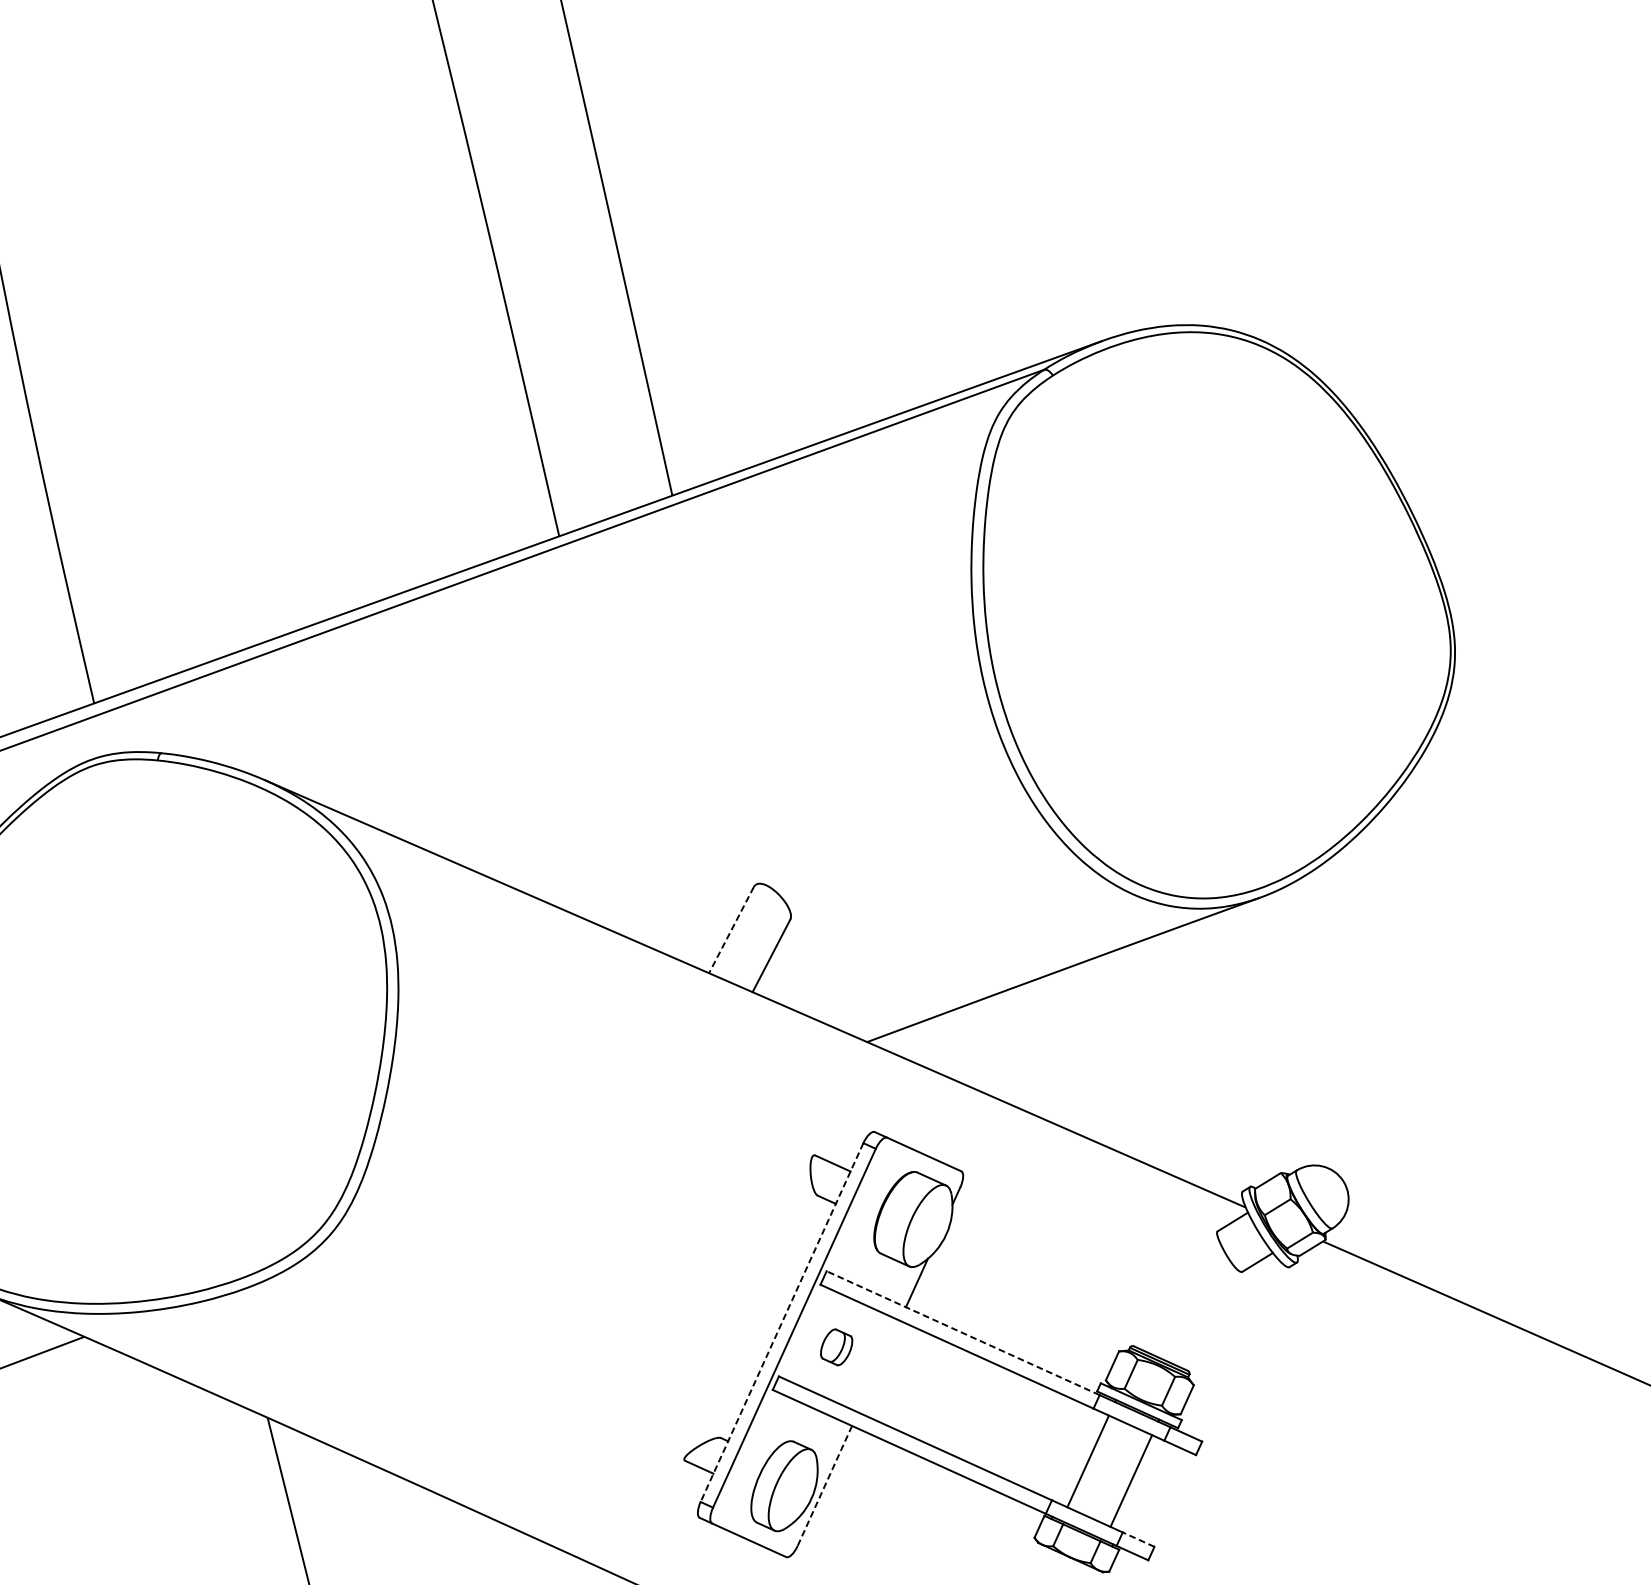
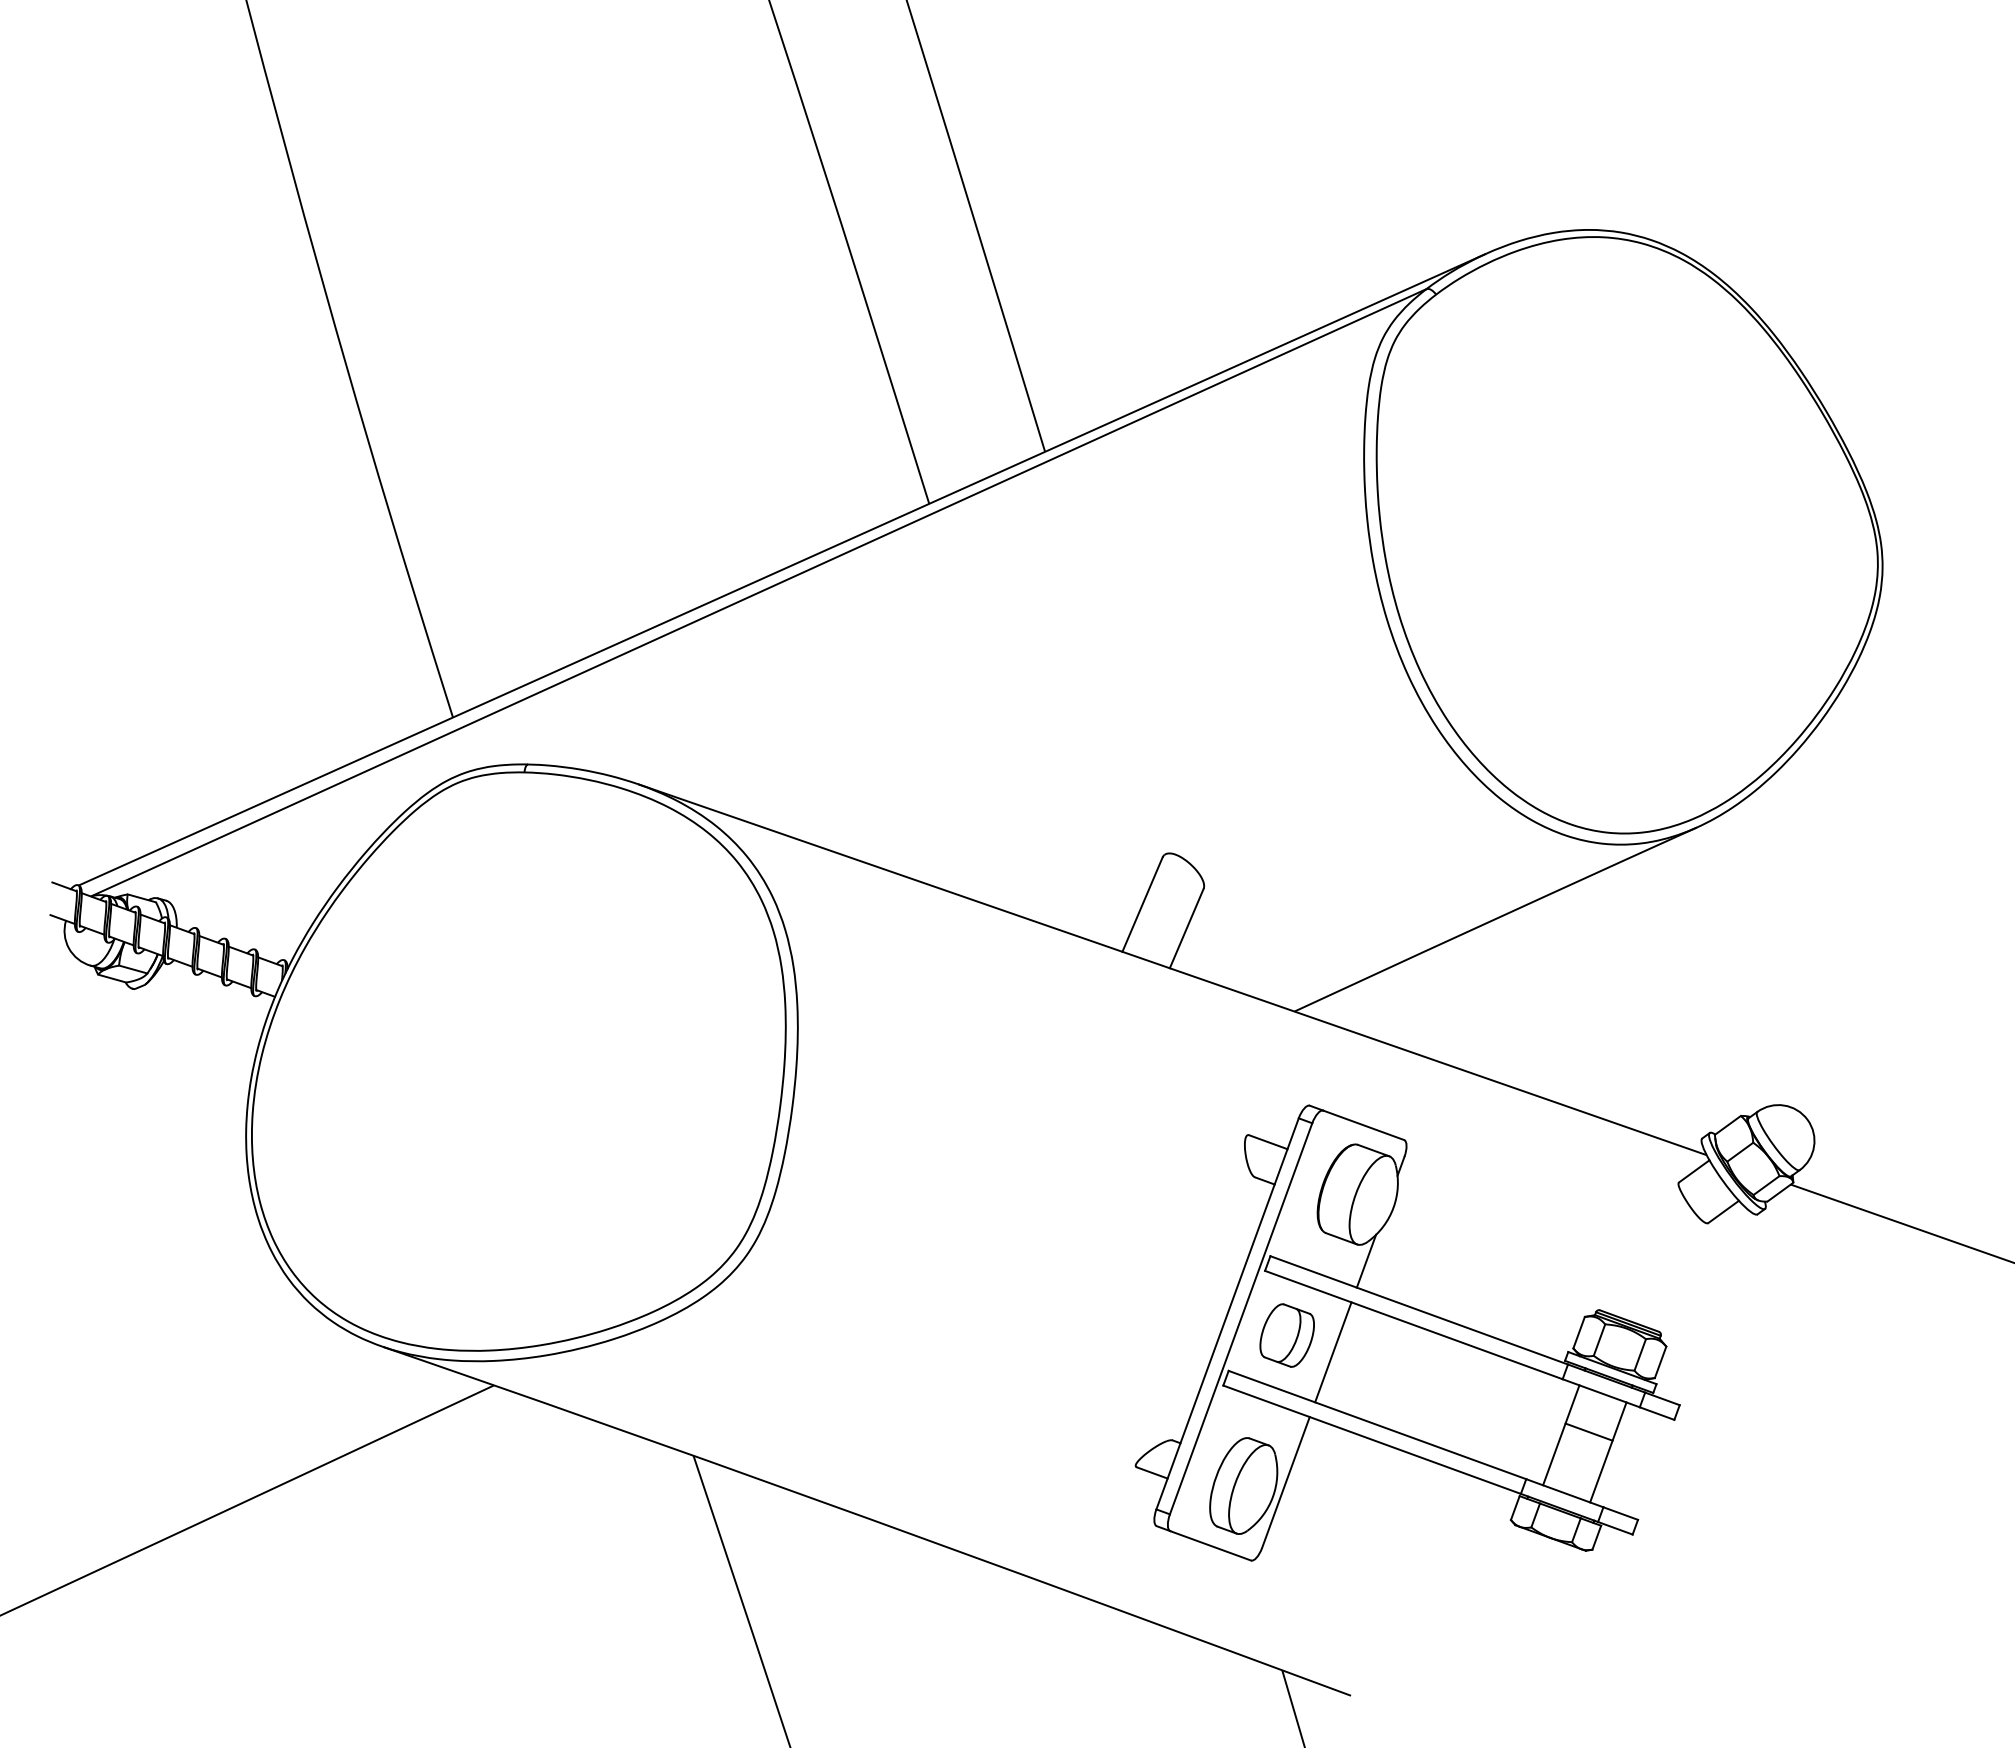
line: (731, 930) -> (1142, 905), dashed -> solid
line: (781, 1323) -> (1227, 1314), dashed -> solid
line: (962, 1333) -> (1418, 1310), dashed -> solid
part: (836, 1347) -> (1286, 1335), size x1.67
line: (879, 1366) -> (1333, 1352), added
line: (1114, 1459) -> (1588, 1431), added
line: (824, 1485) -> (1285, 1482), dashed -> solid
line: (1138, 1539) -> (1620, 1513), dashed -> solid

